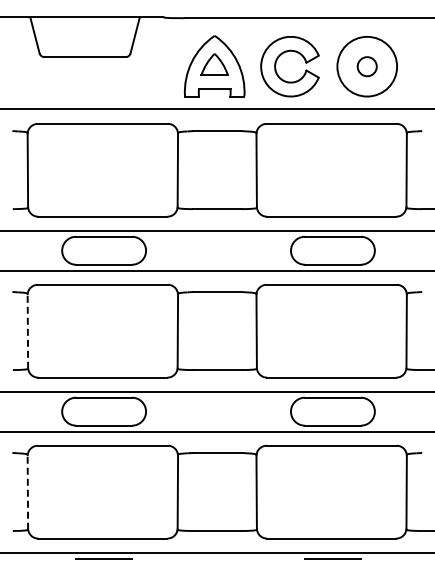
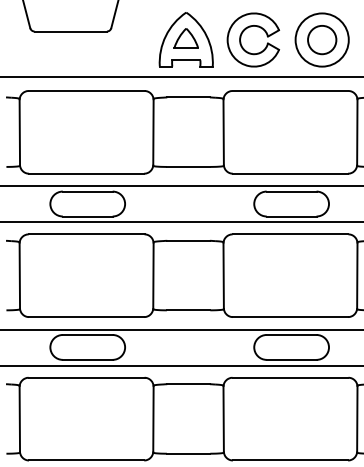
circle: (367, 66) -> (322, 39), size x1.67
line: (27, 331) -> (19, 275), dashed -> solid
line: (27, 492) -> (19, 419), dashed -> solid

